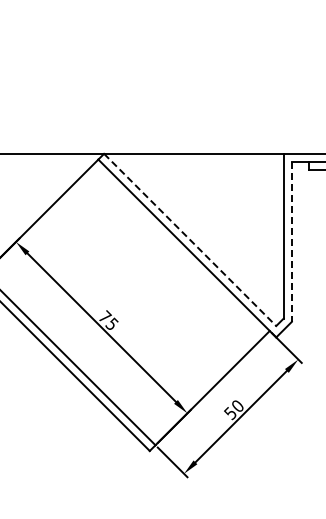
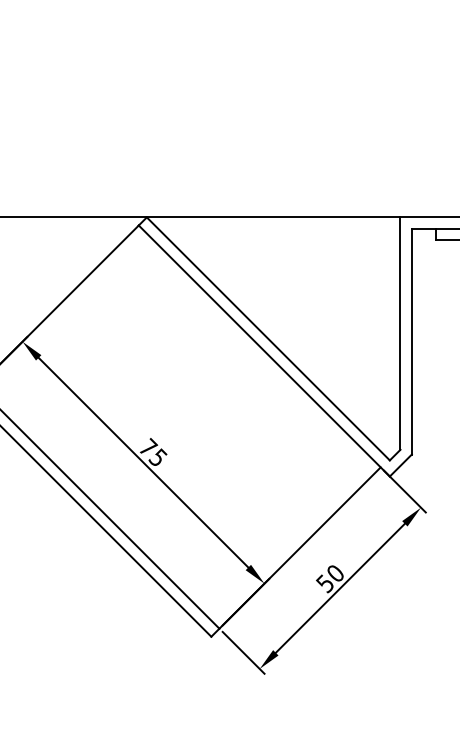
line: (190, 239) -> (268, 338), dashed -> solid
line: (291, 241) -> (411, 341), dashed -> solid

